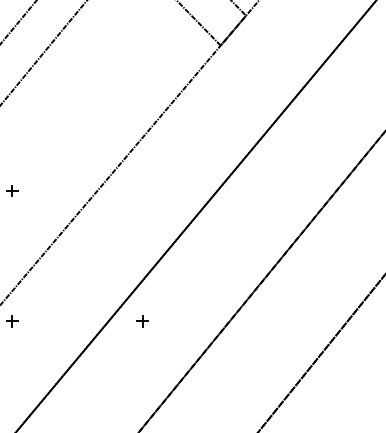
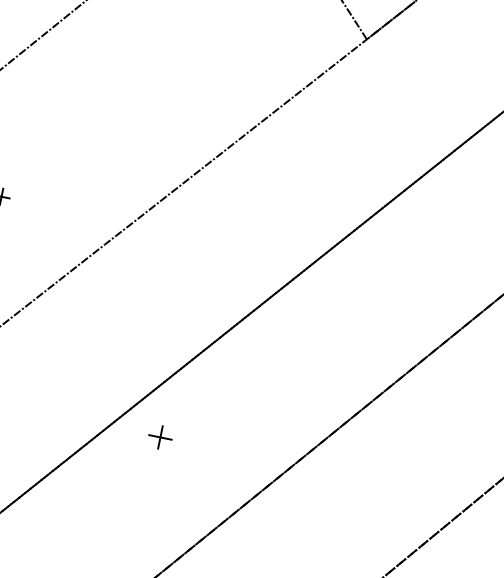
part: (142, 321) -> (160, 437), size x1.4

